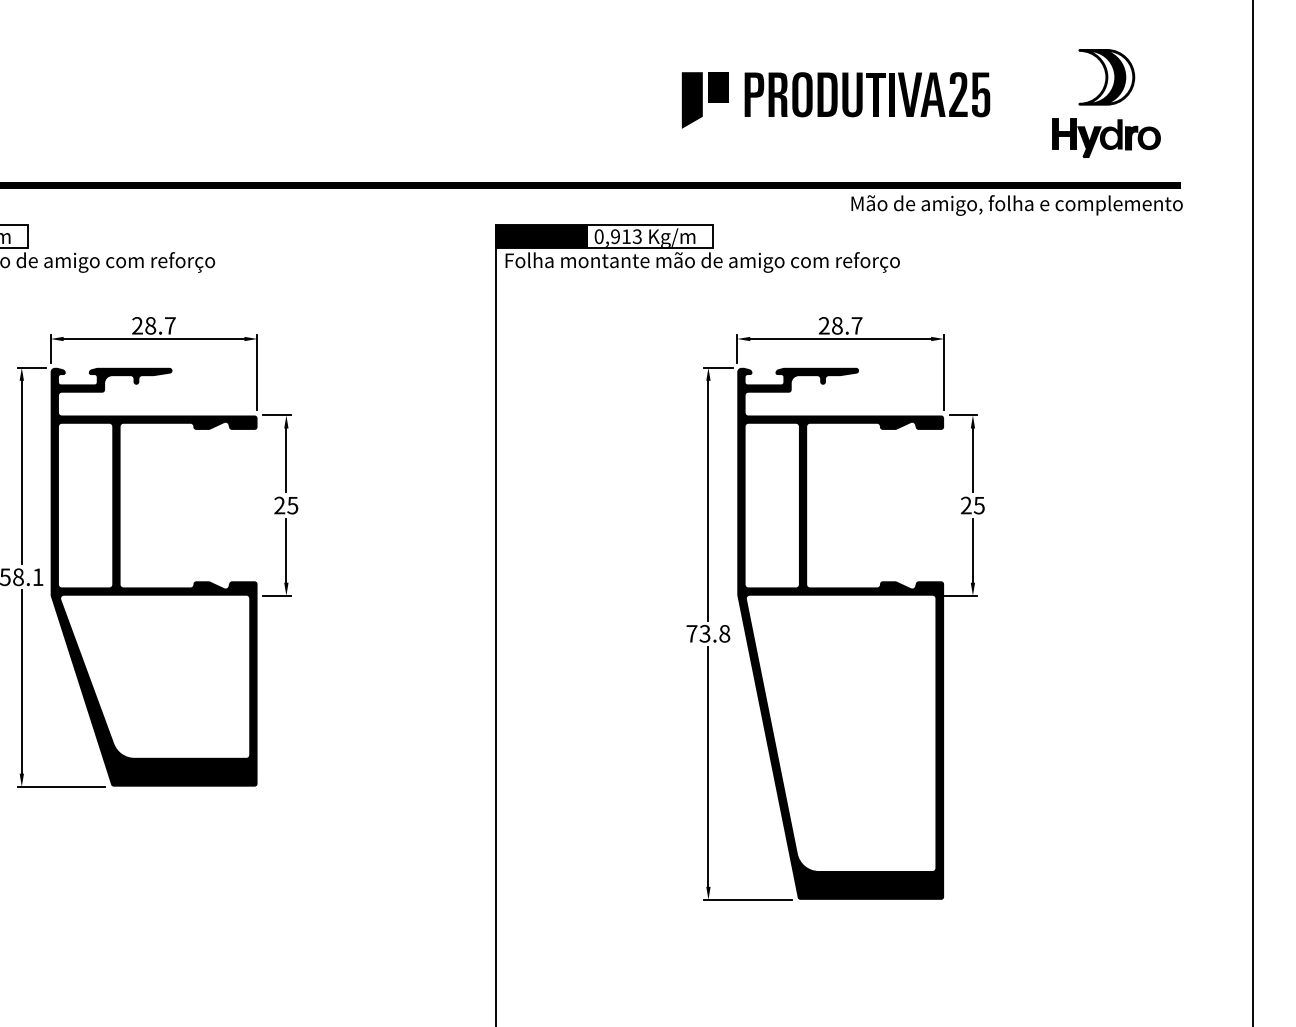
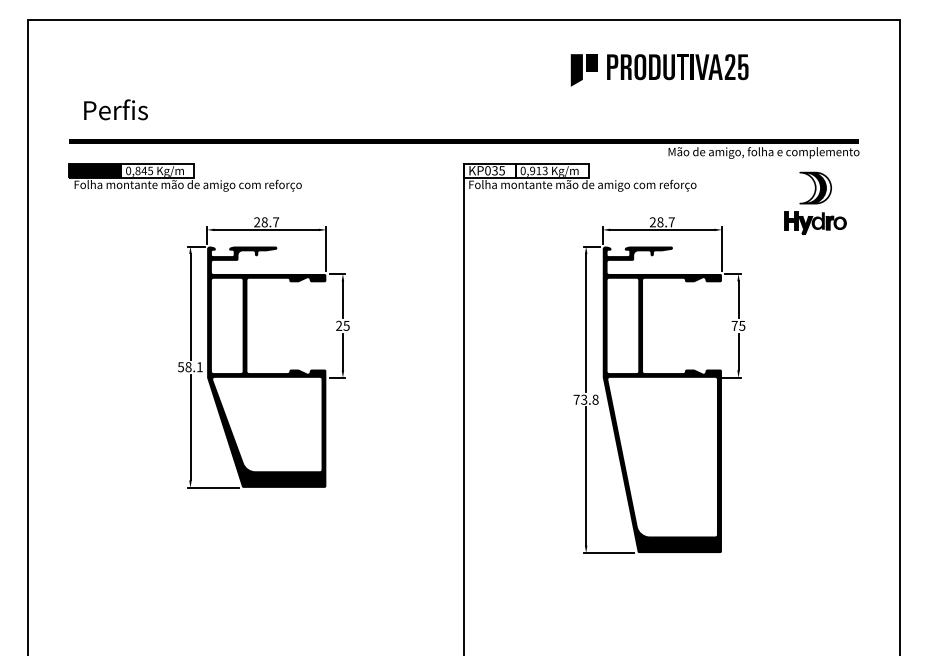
part: (835, 100) -> (659, 70), moved
part: (1106, 102) -> (815, 202), moved
fill: (540, 235) -> (489, 170), removed
text: (965, 504) -> (734, 325), 25 -> 75

